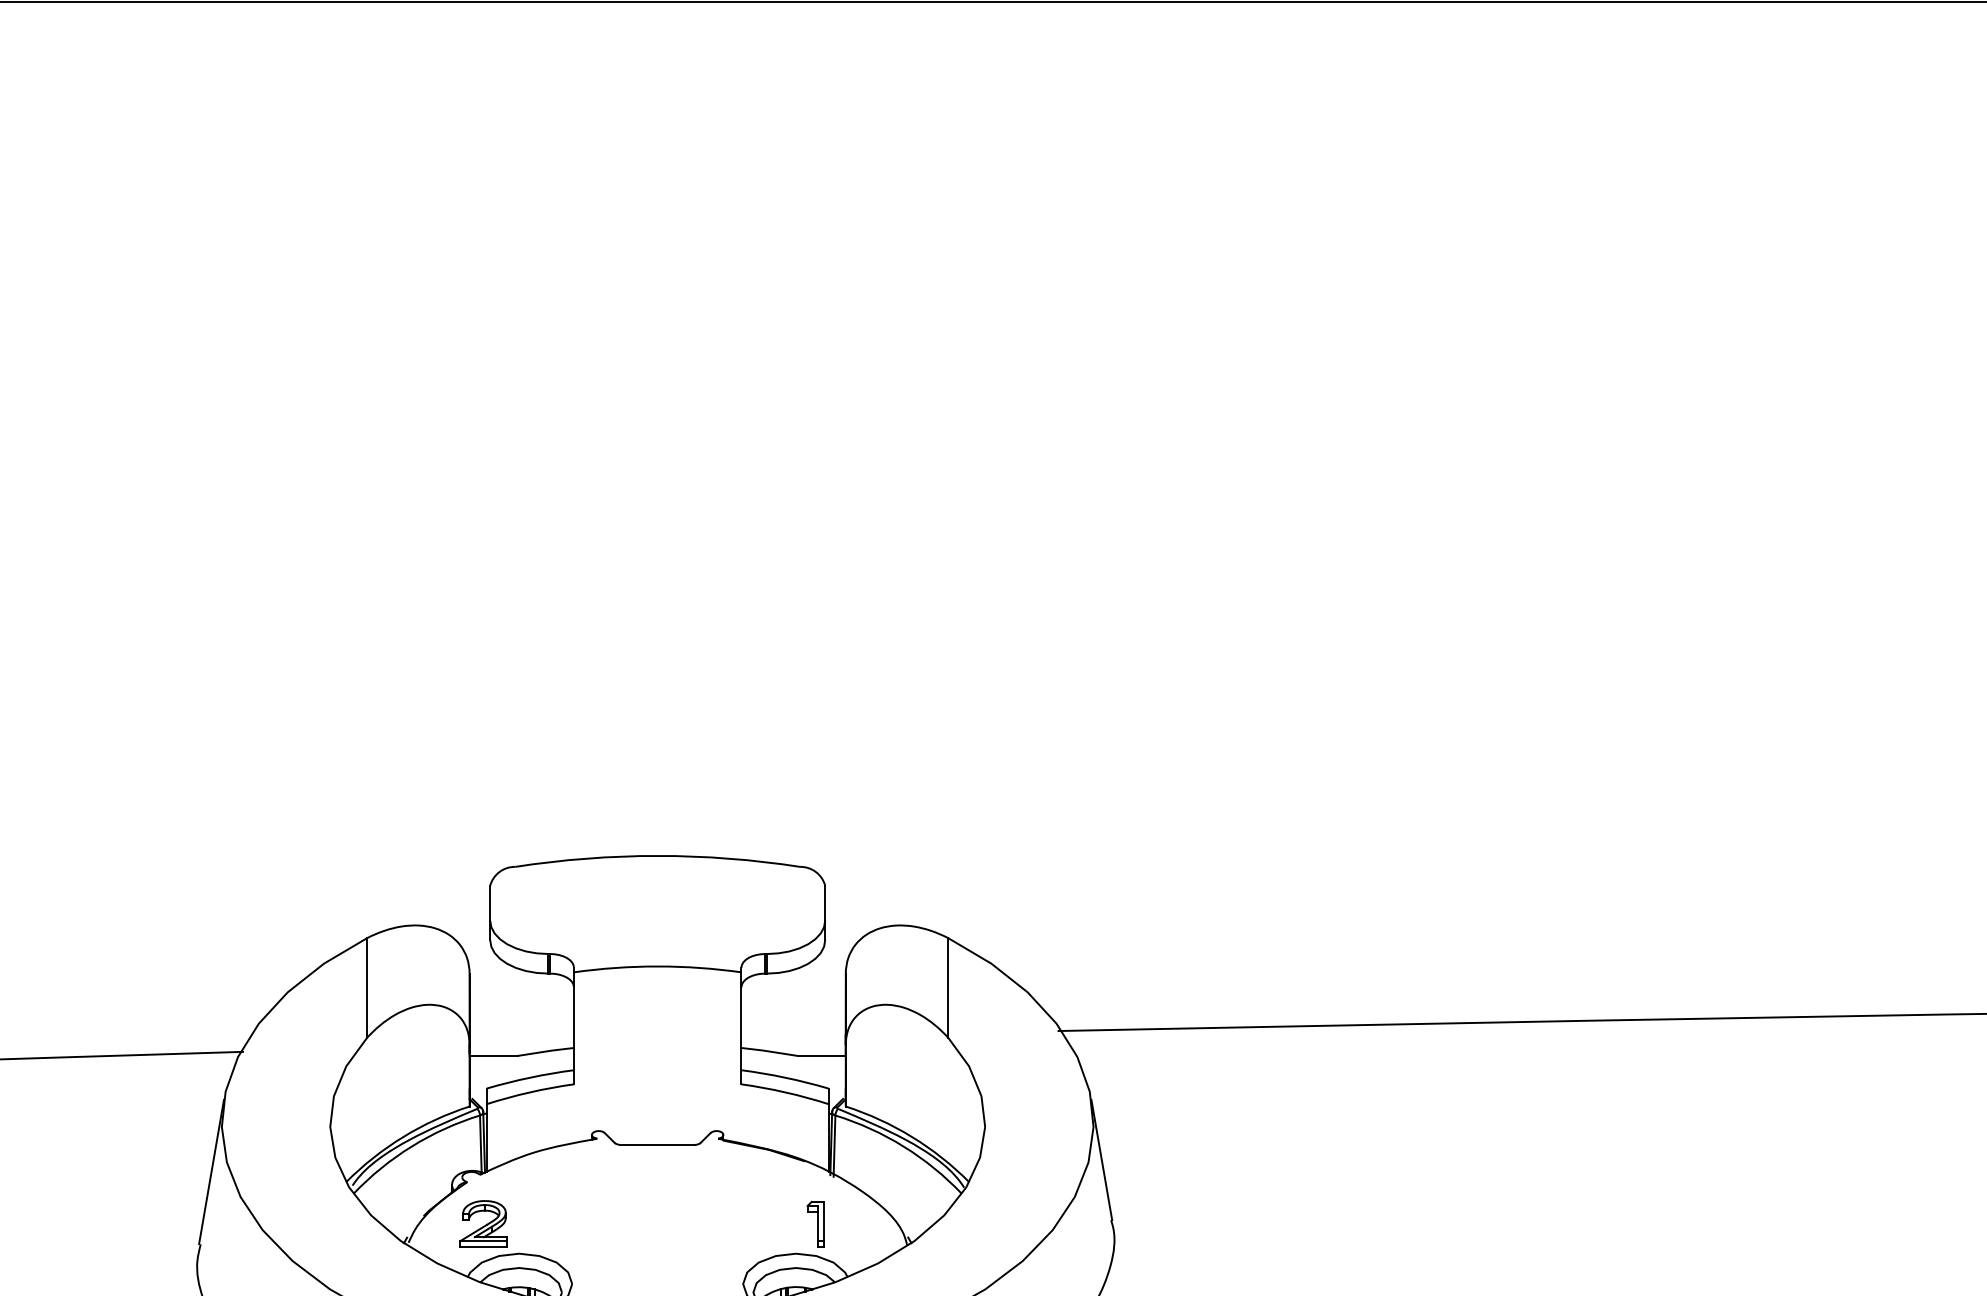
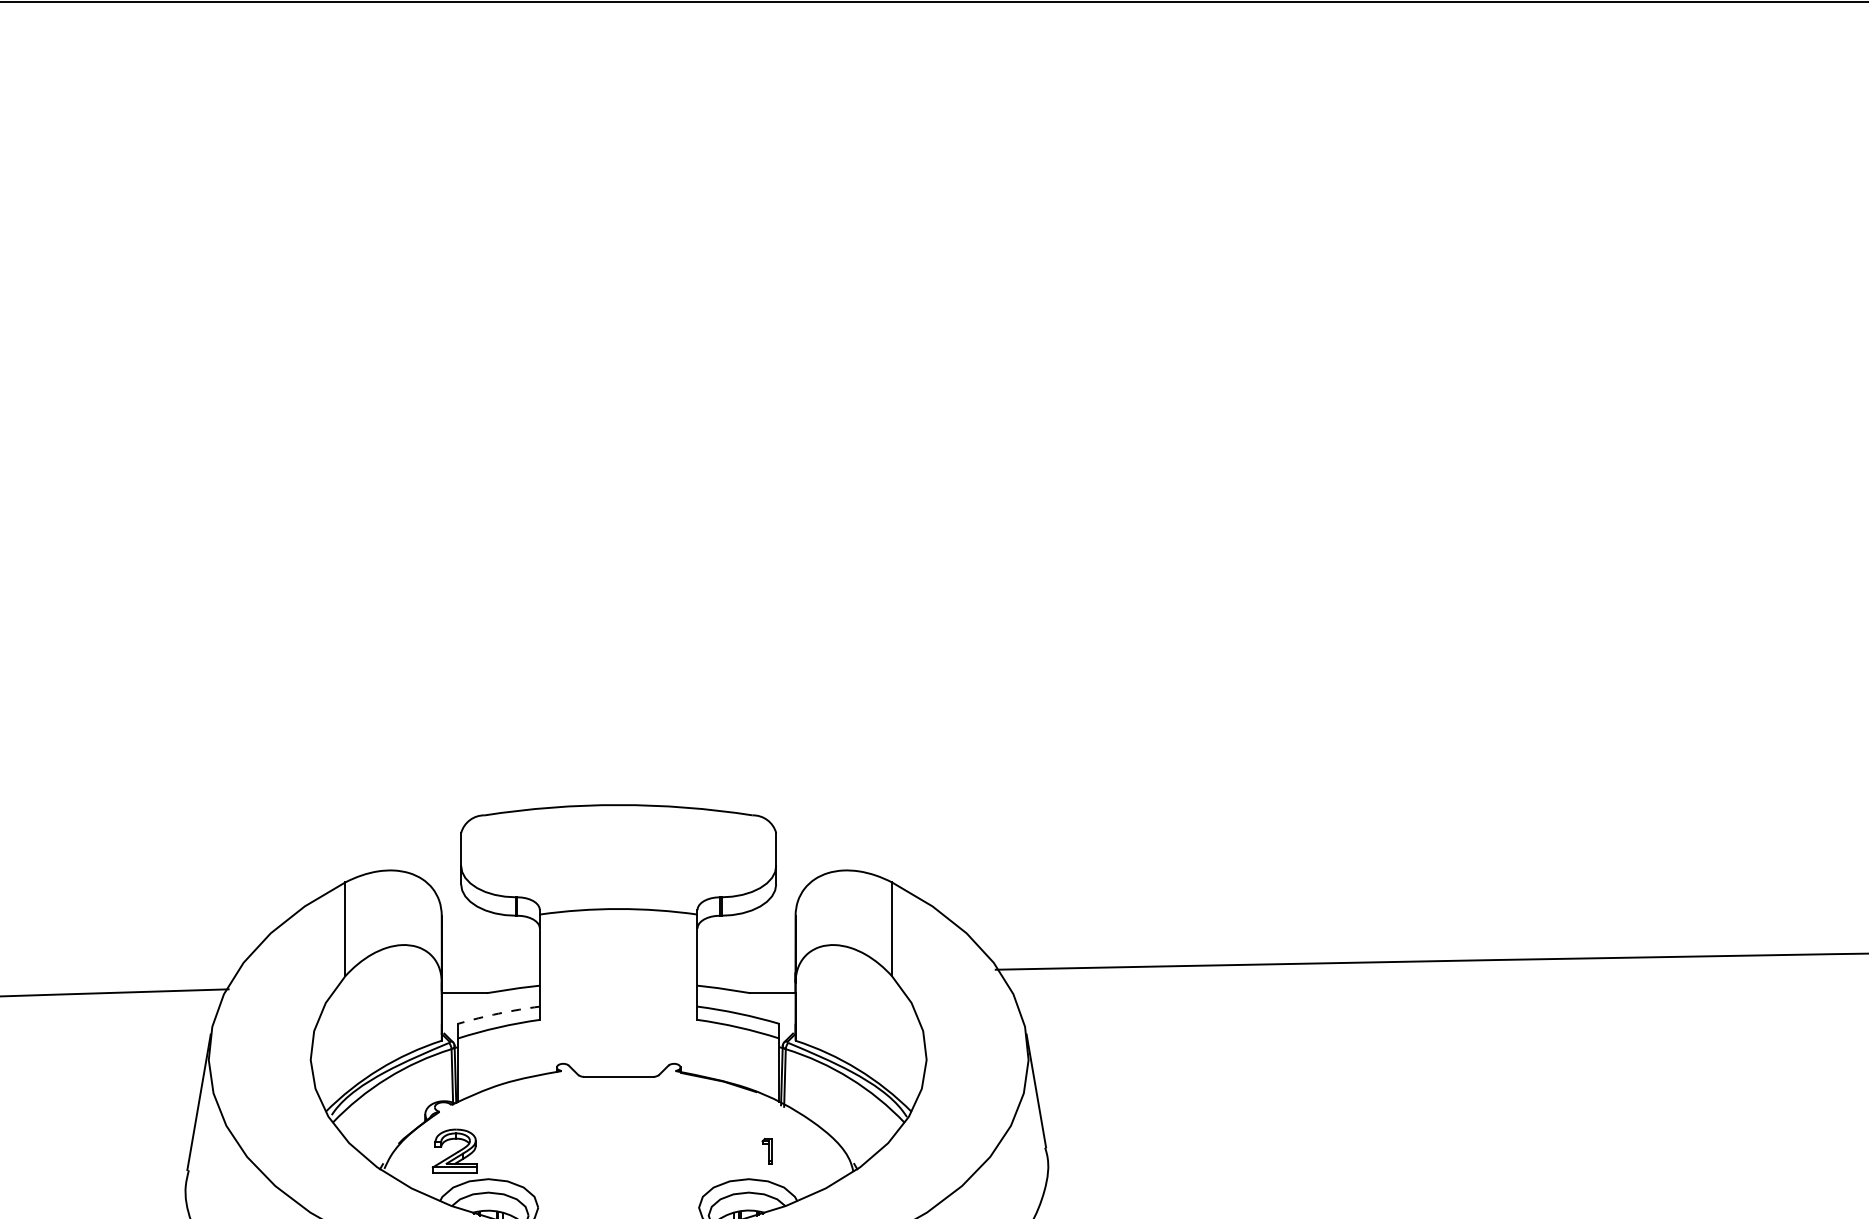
arc: (530, 1077) -> (499, 1013), solid -> dashed
part: (815, 1224) -> (767, 1151), size x0.6

